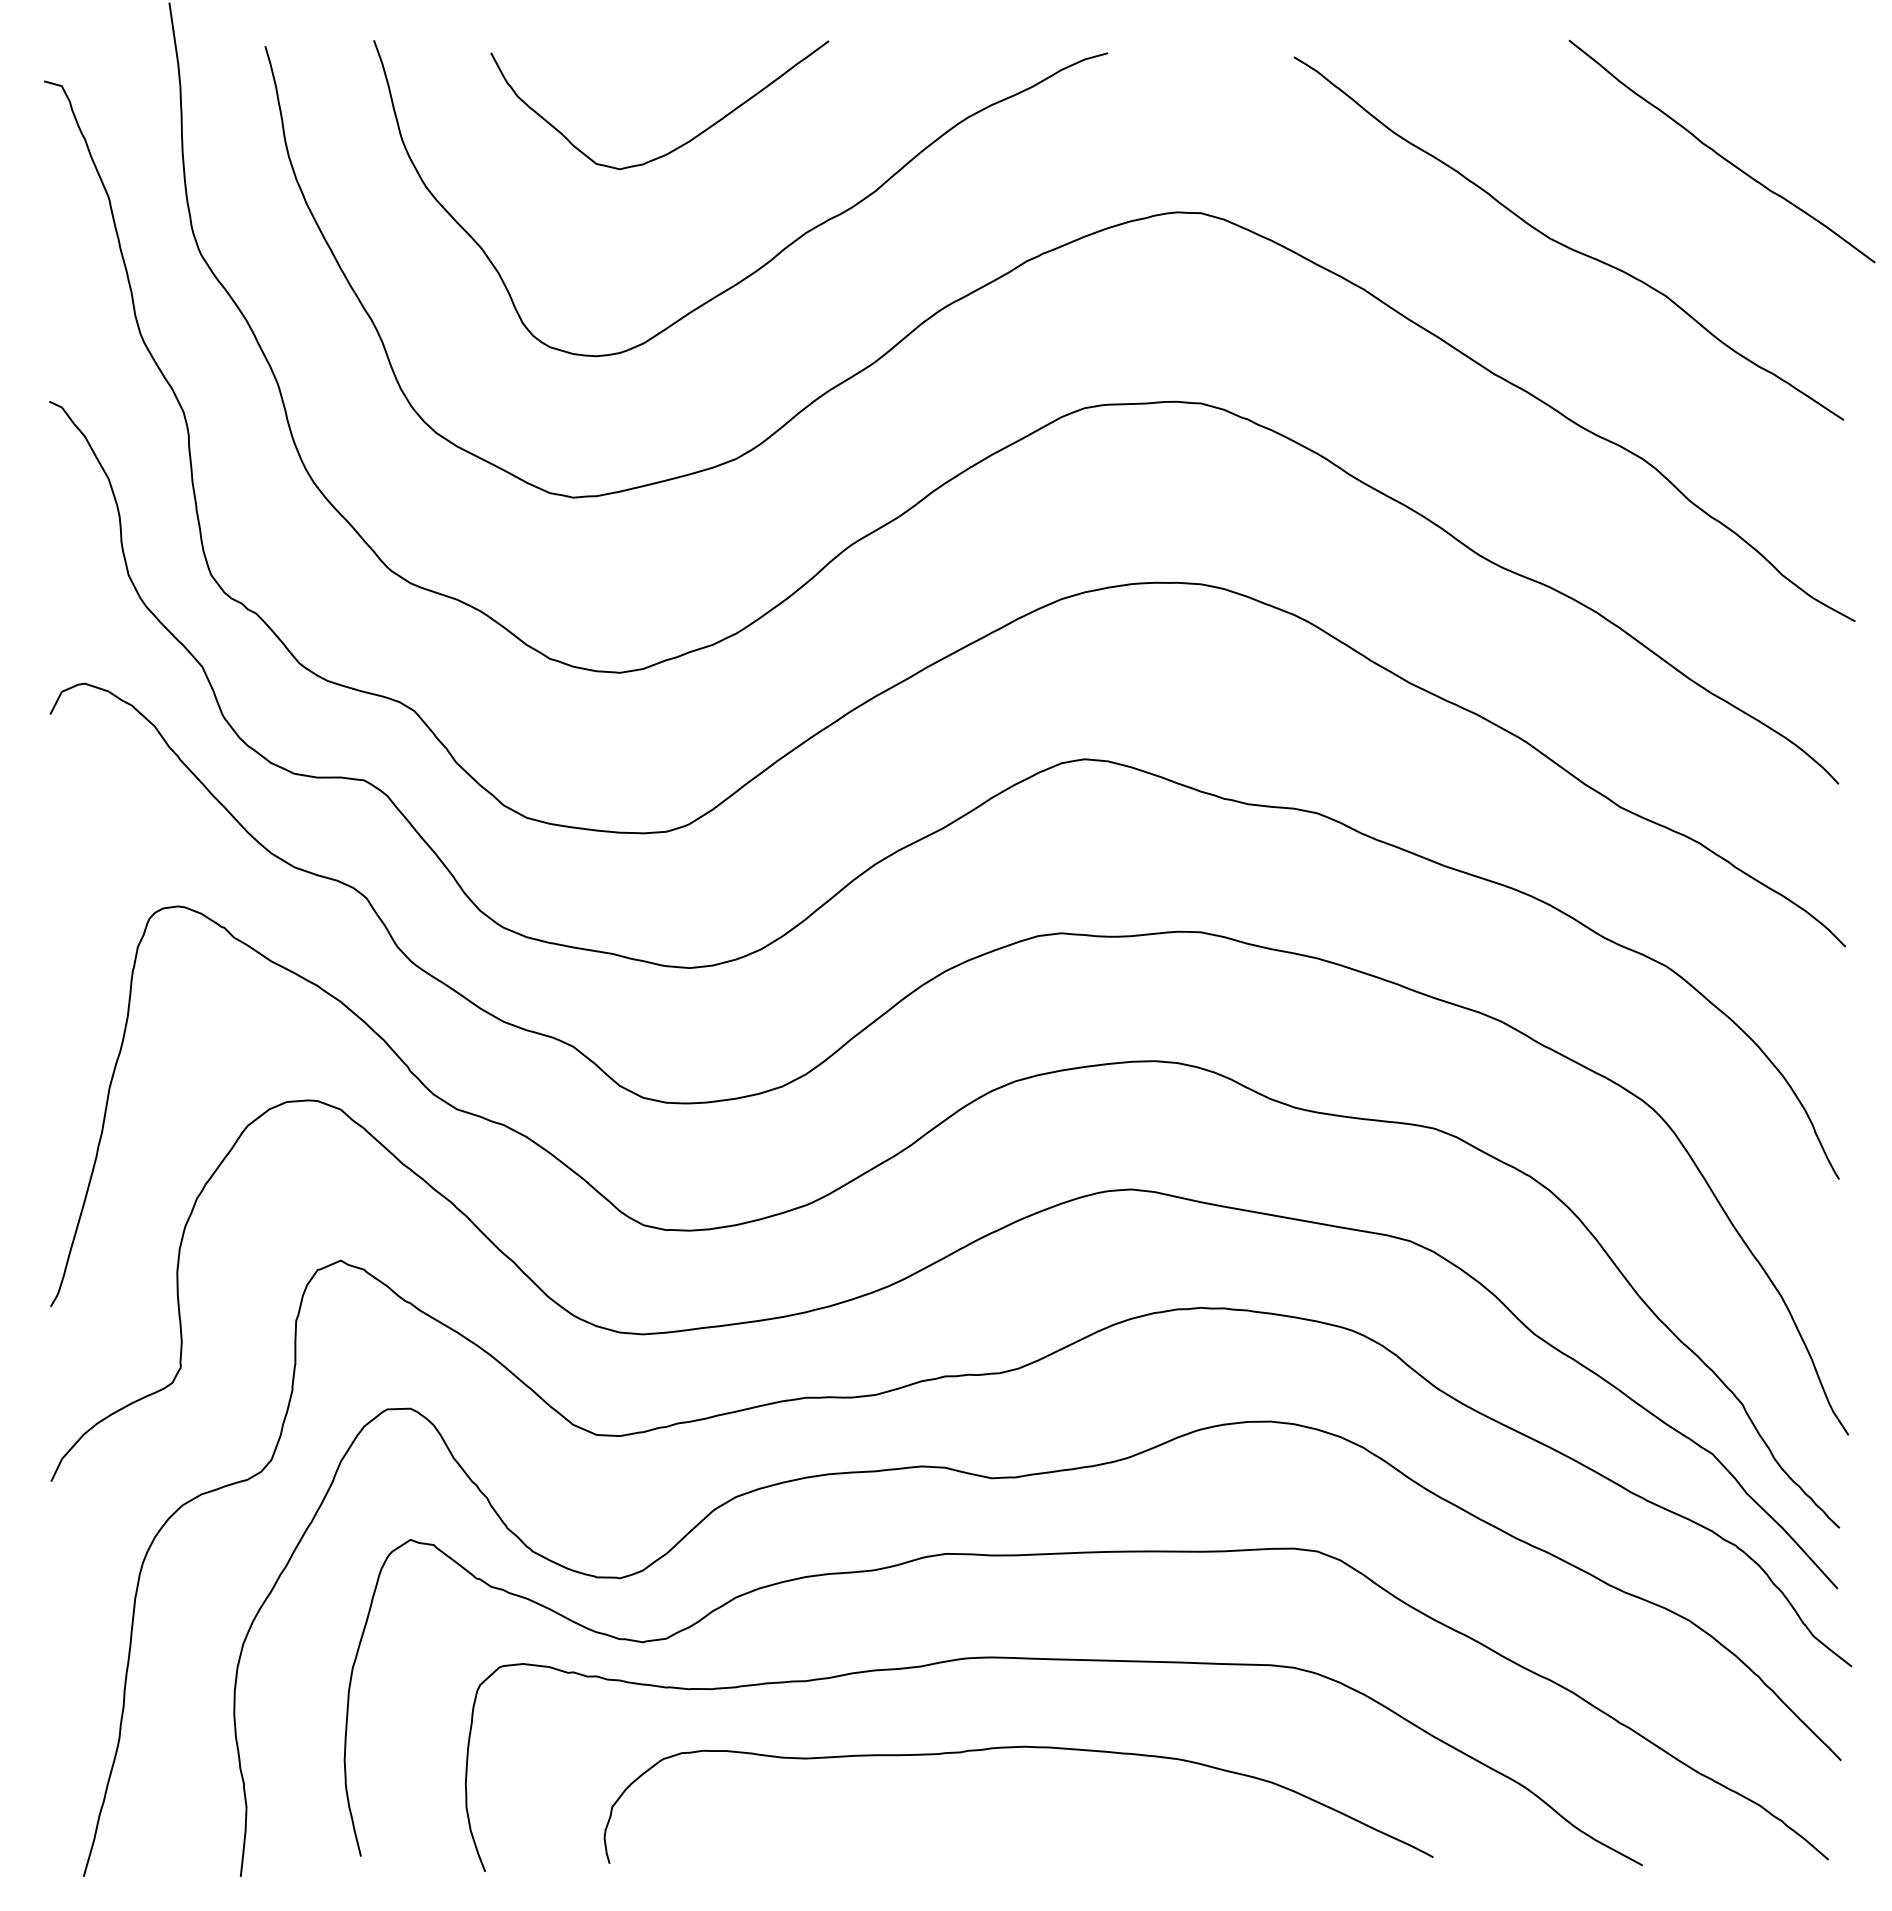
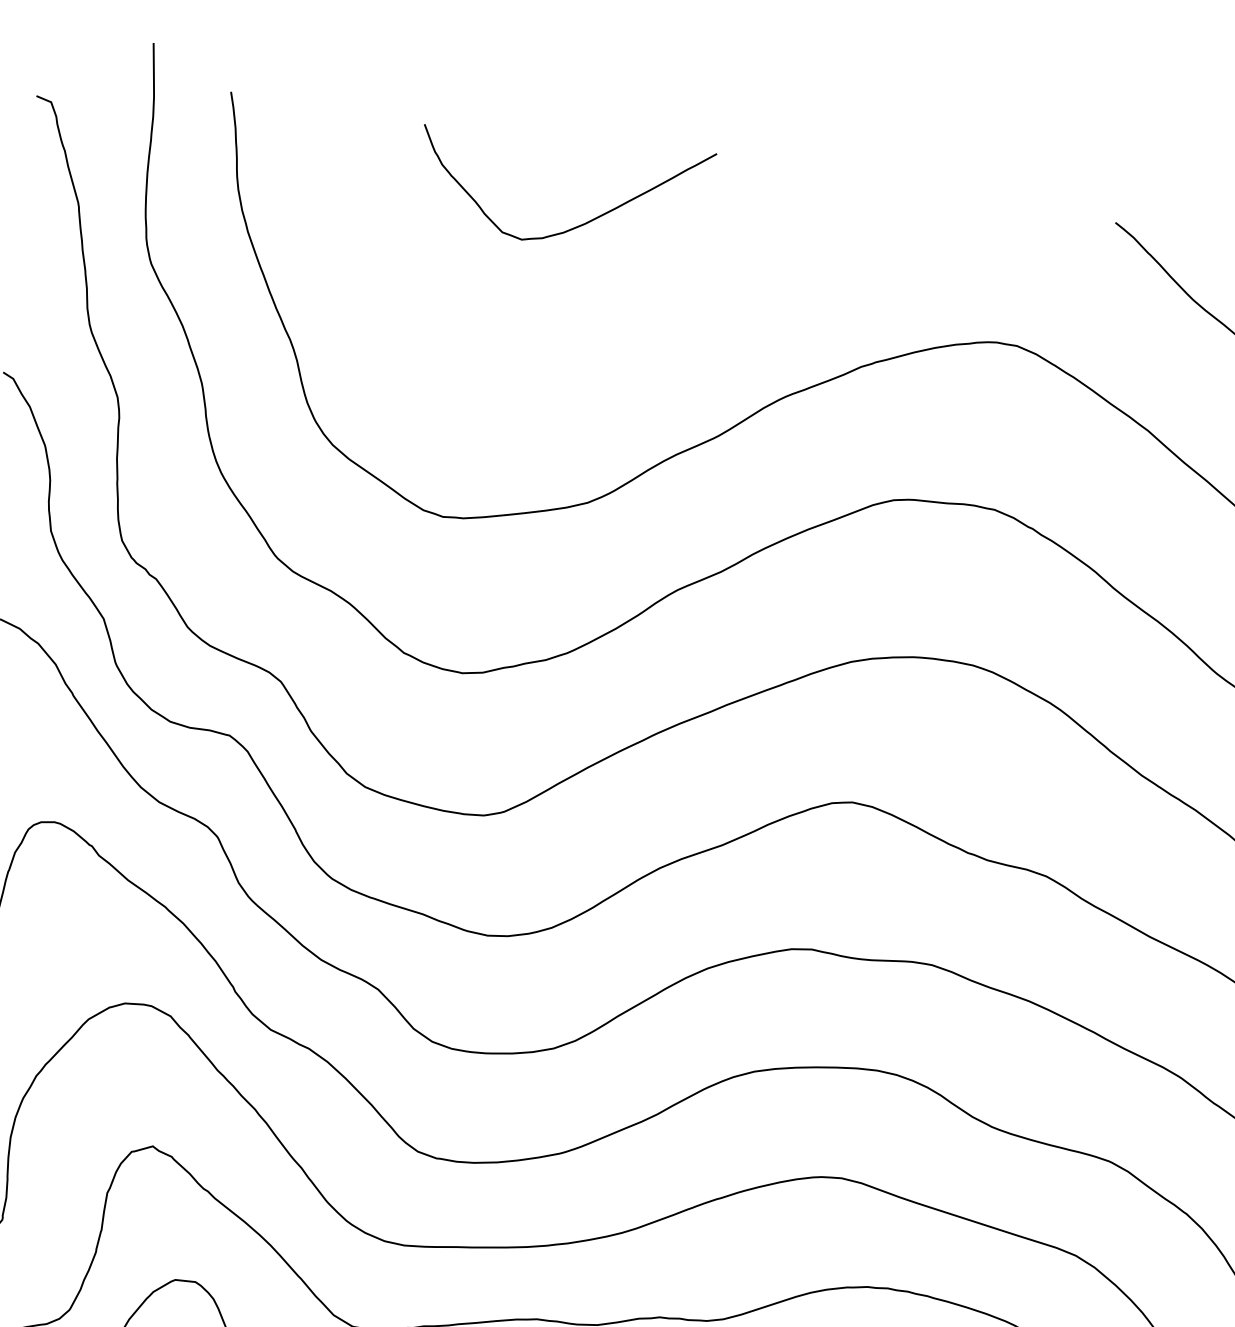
curve: (779, 251) -> (649, 329), removed

